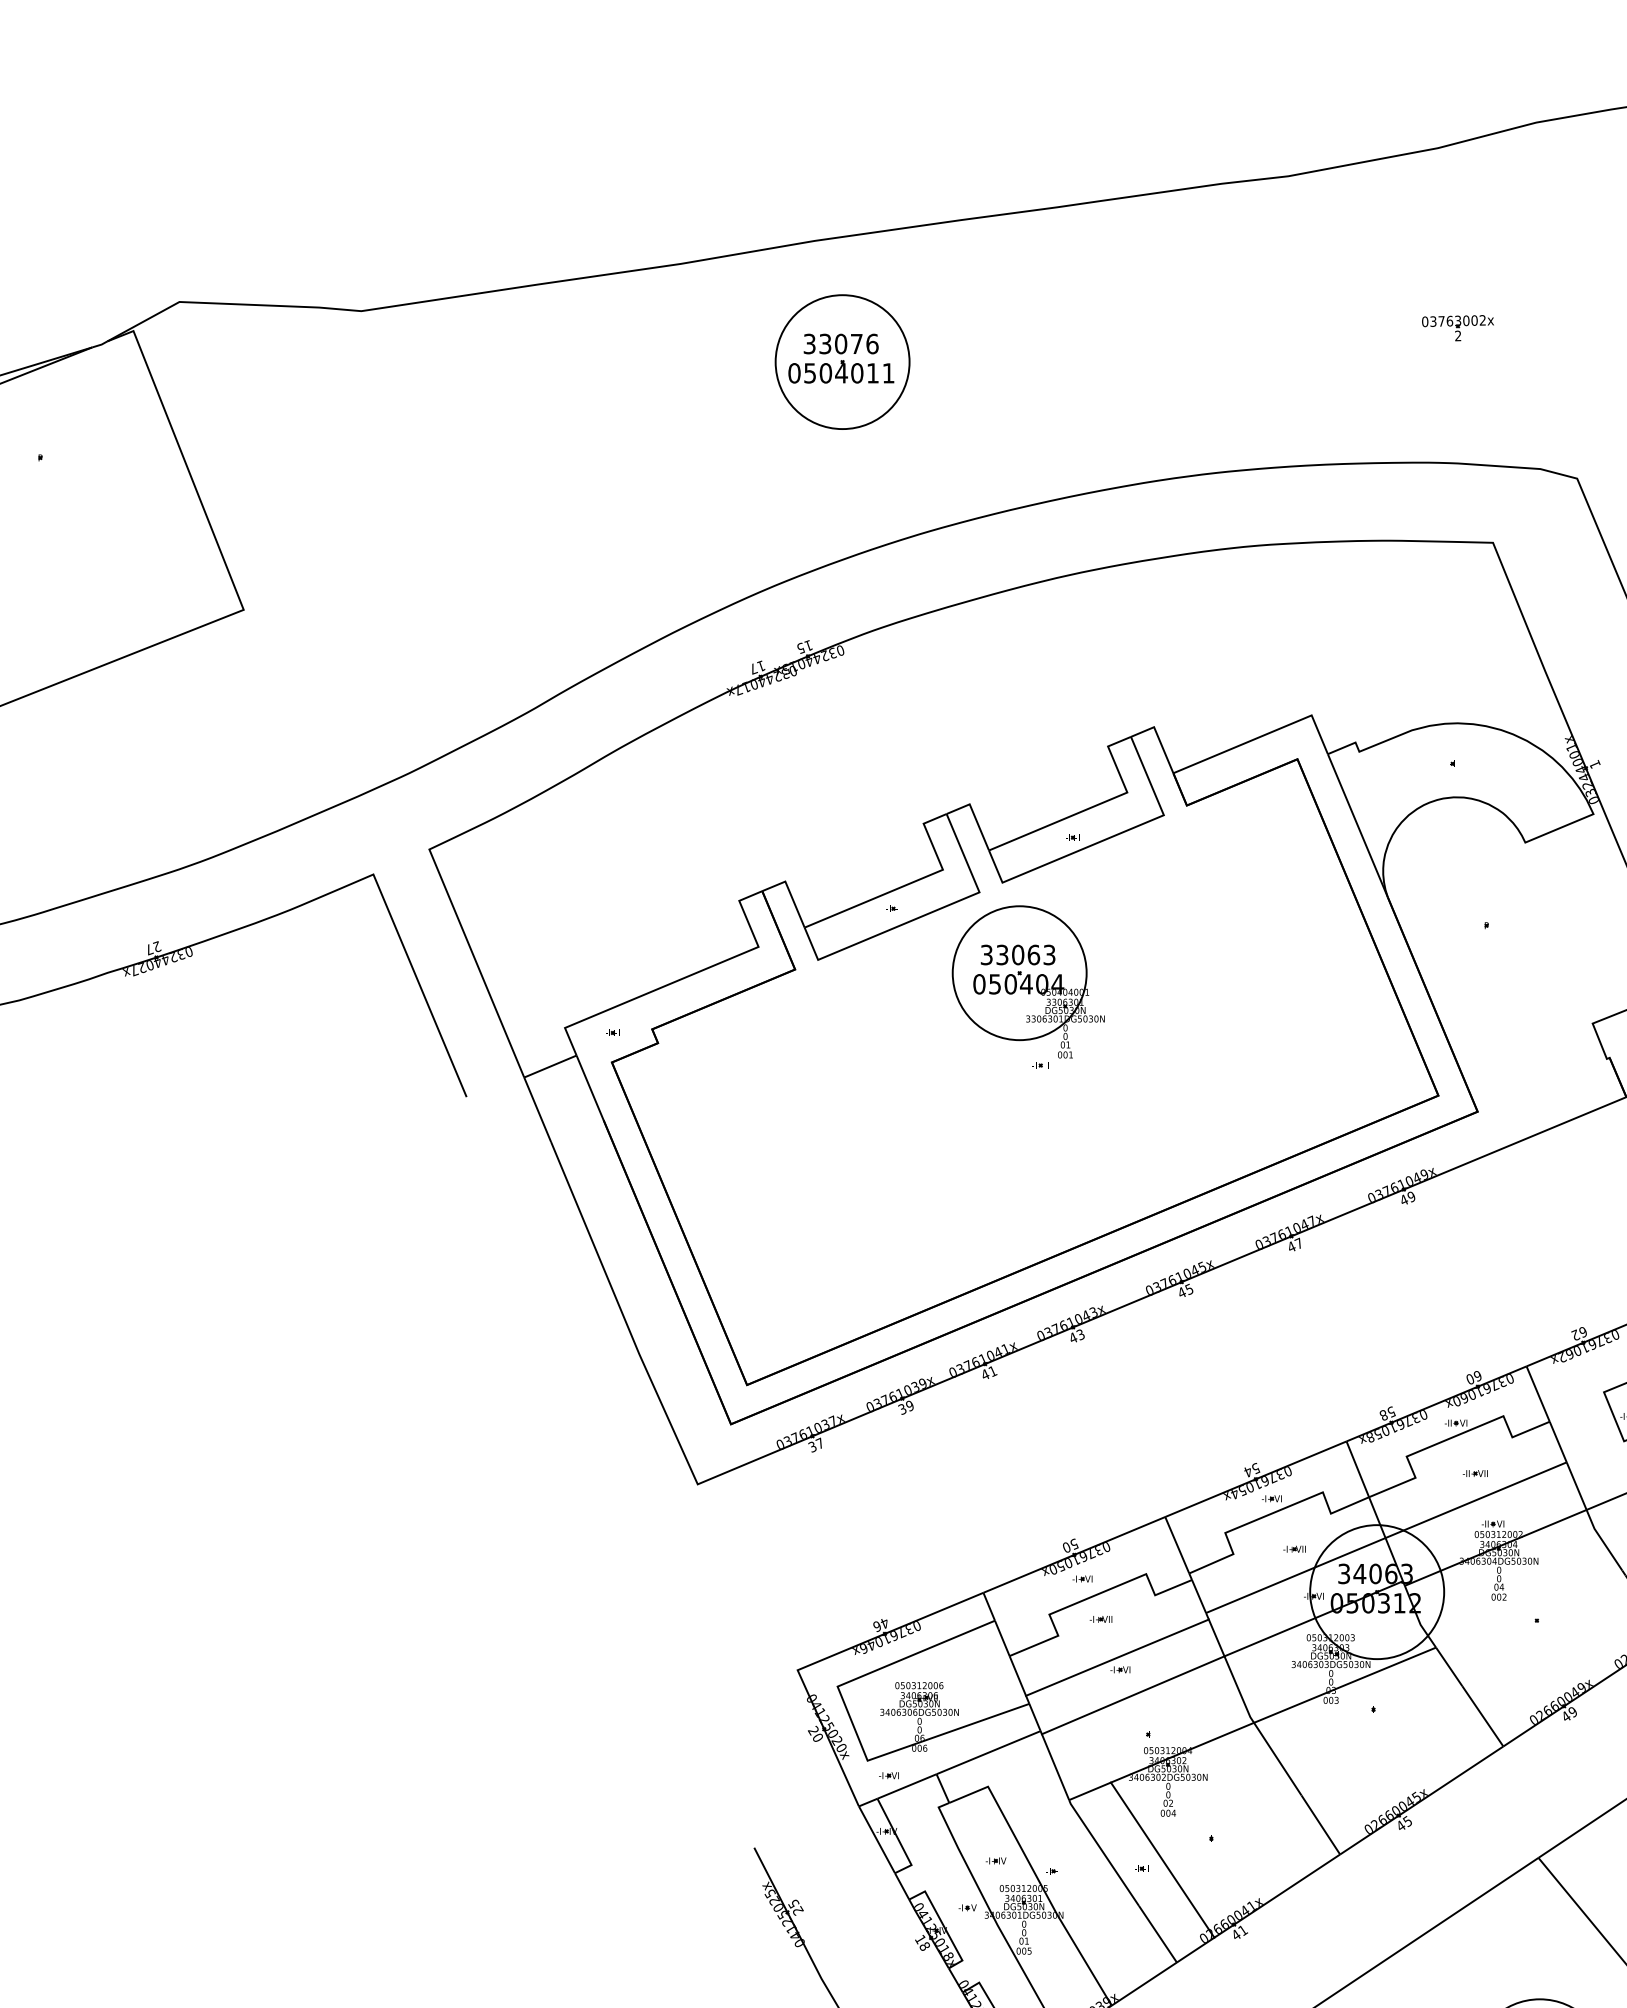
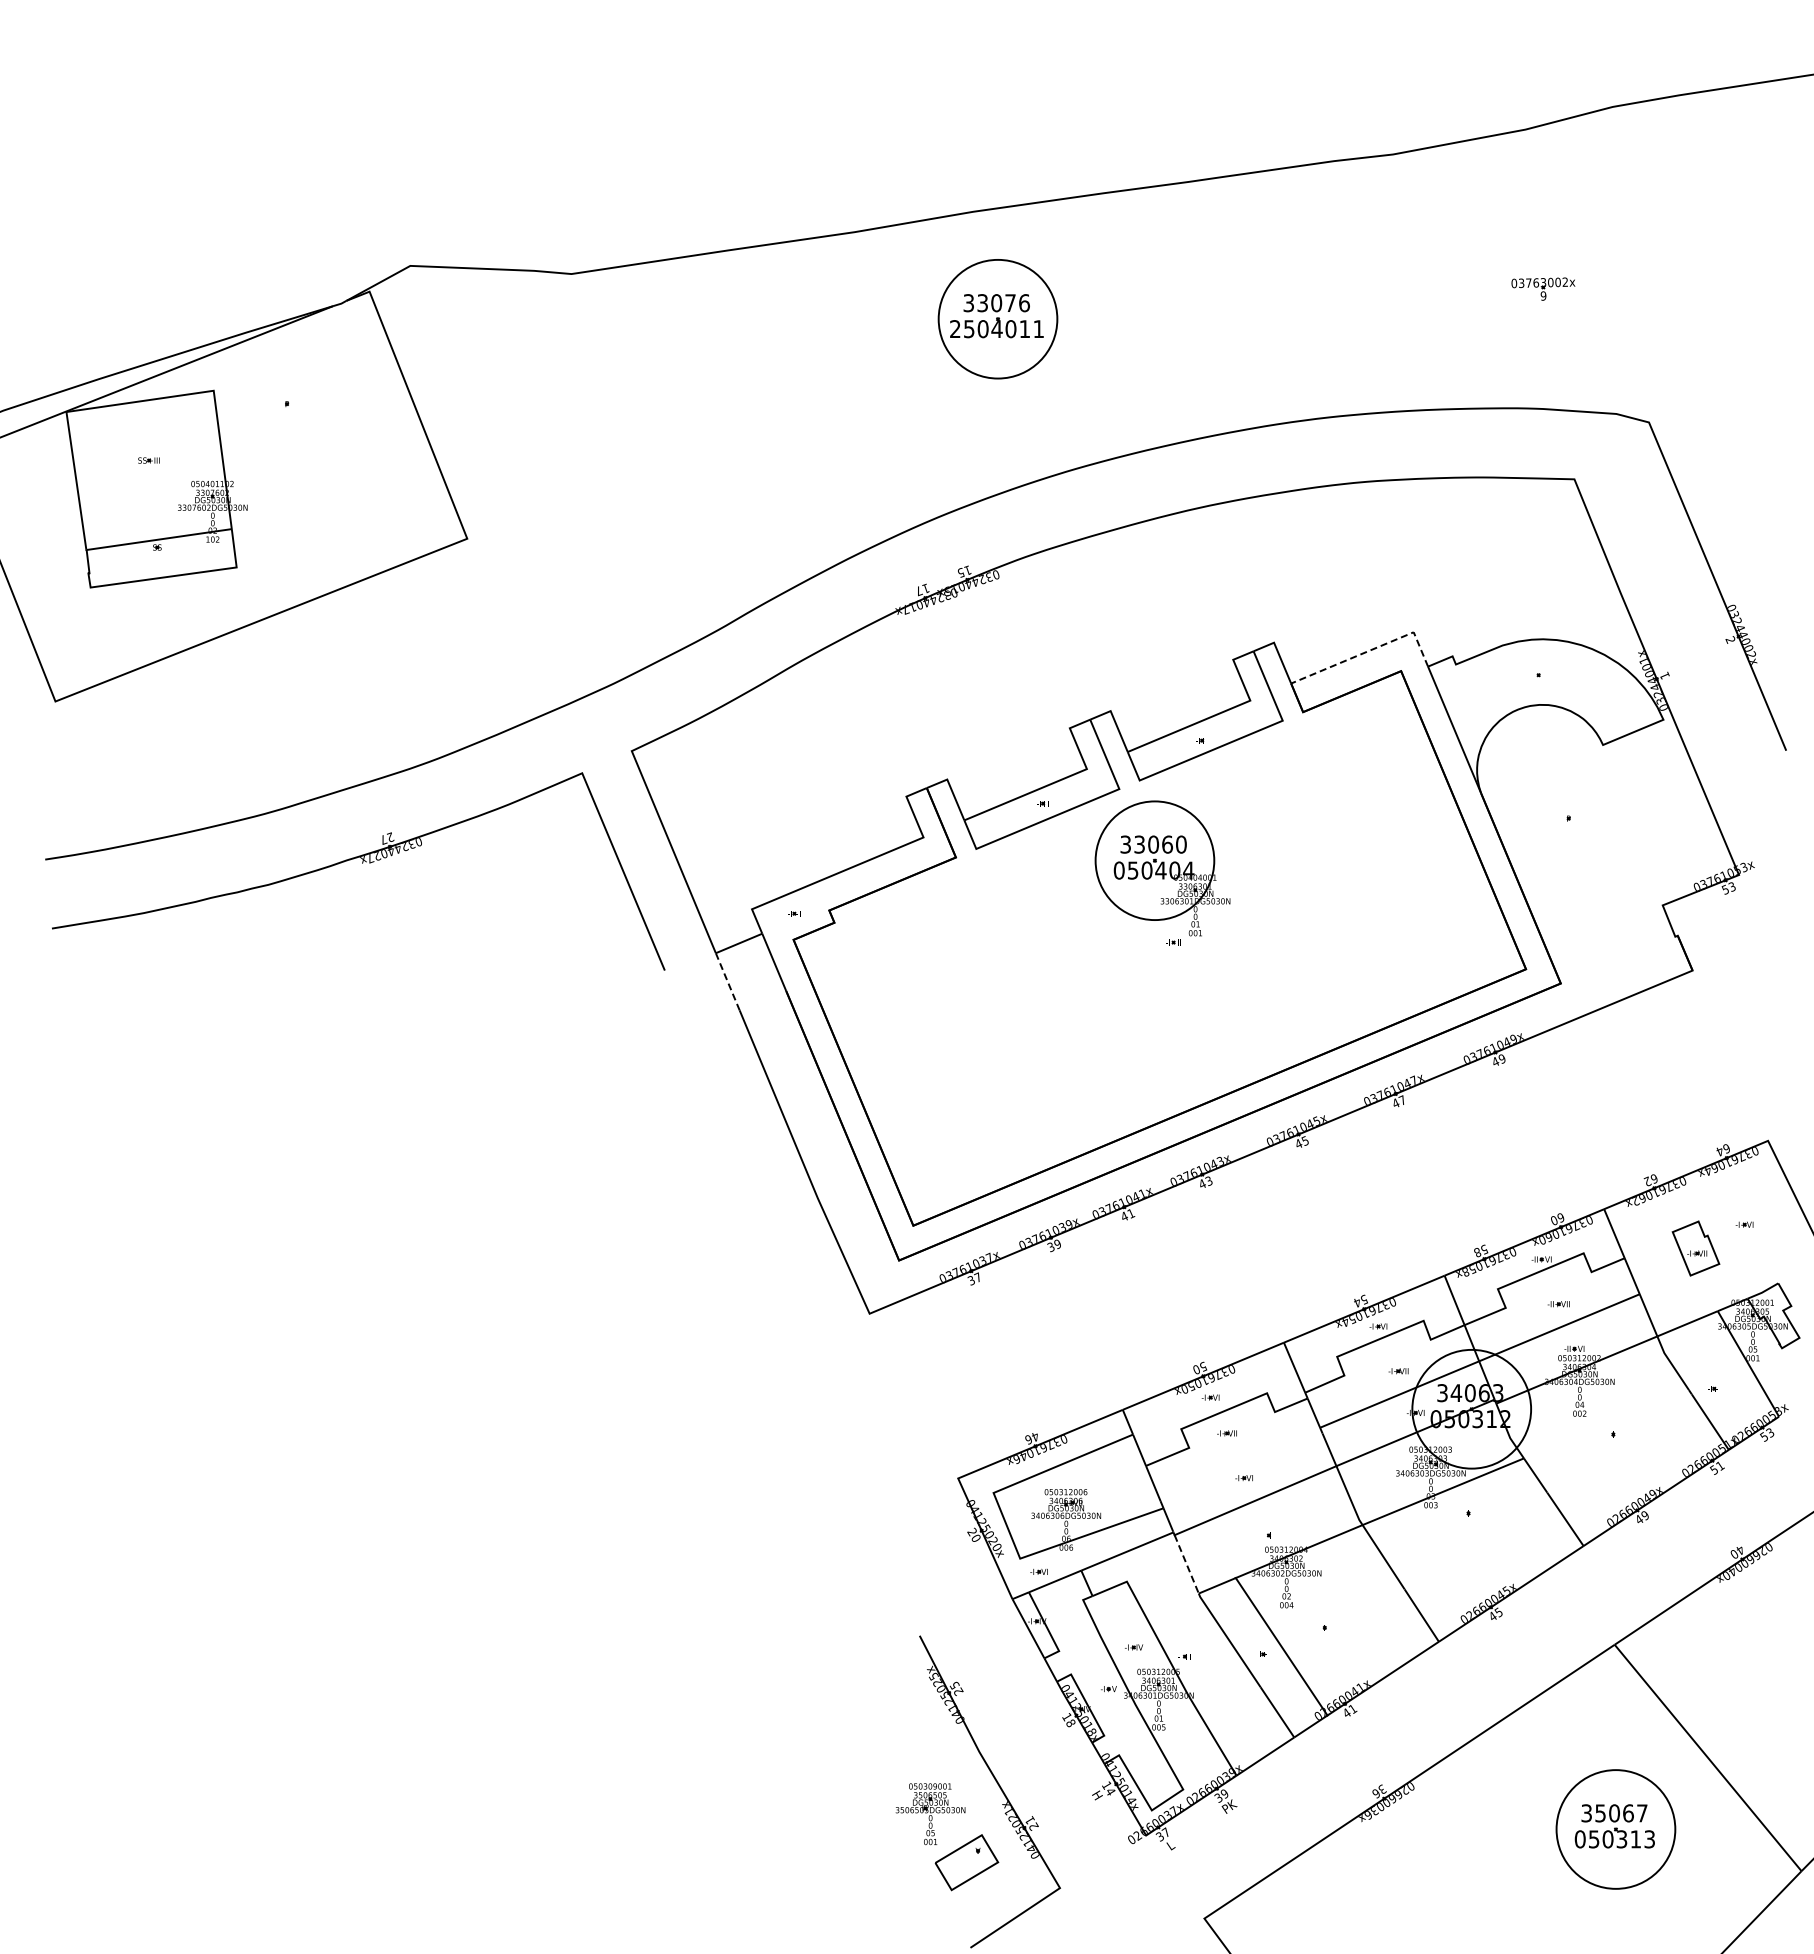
text: (1458, 335) -> (1543, 295), 2 -> 9
text: (794, 373) -> (955, 329), 0504011 -> 2504011
line: (1262, 735) -> (1370, 650), solid -> dashed
text: (1049, 954) -> (1181, 844), 33063 -> 33060
line: (537, 1109) -> (727, 981), solid -> dashed
line: (1117, 1657) -> (1241, 1467), removed
line: (1055, 1767) -> (1186, 1564), solid -> dashed

